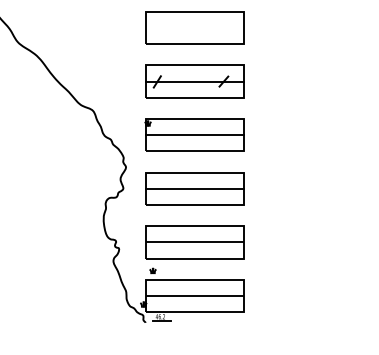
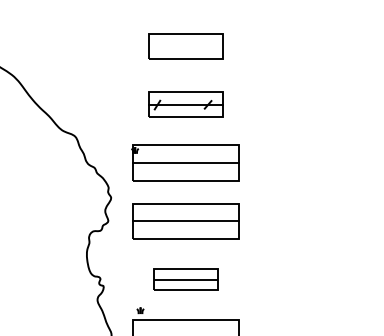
part: (194, 27) -> (185, 46), size x0.7
part: (194, 81) -> (185, 104), size x0.7
part: (194, 242) -> (185, 279), size x0.6

